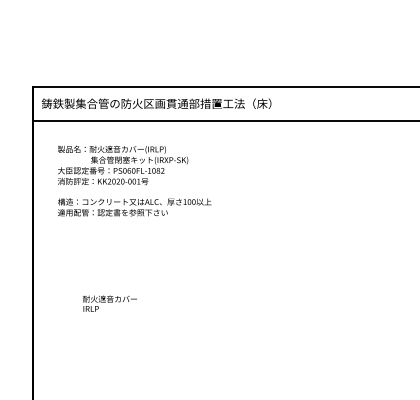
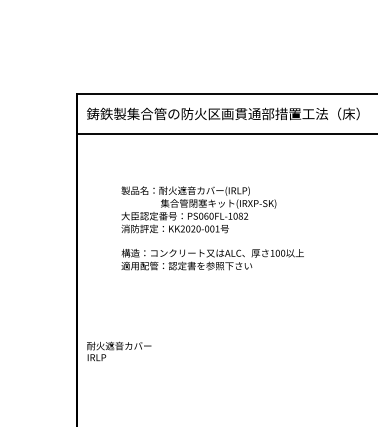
text: (134, 180) -> (212, 227), moved
text: (109, 303) -> (118, 351), moved

